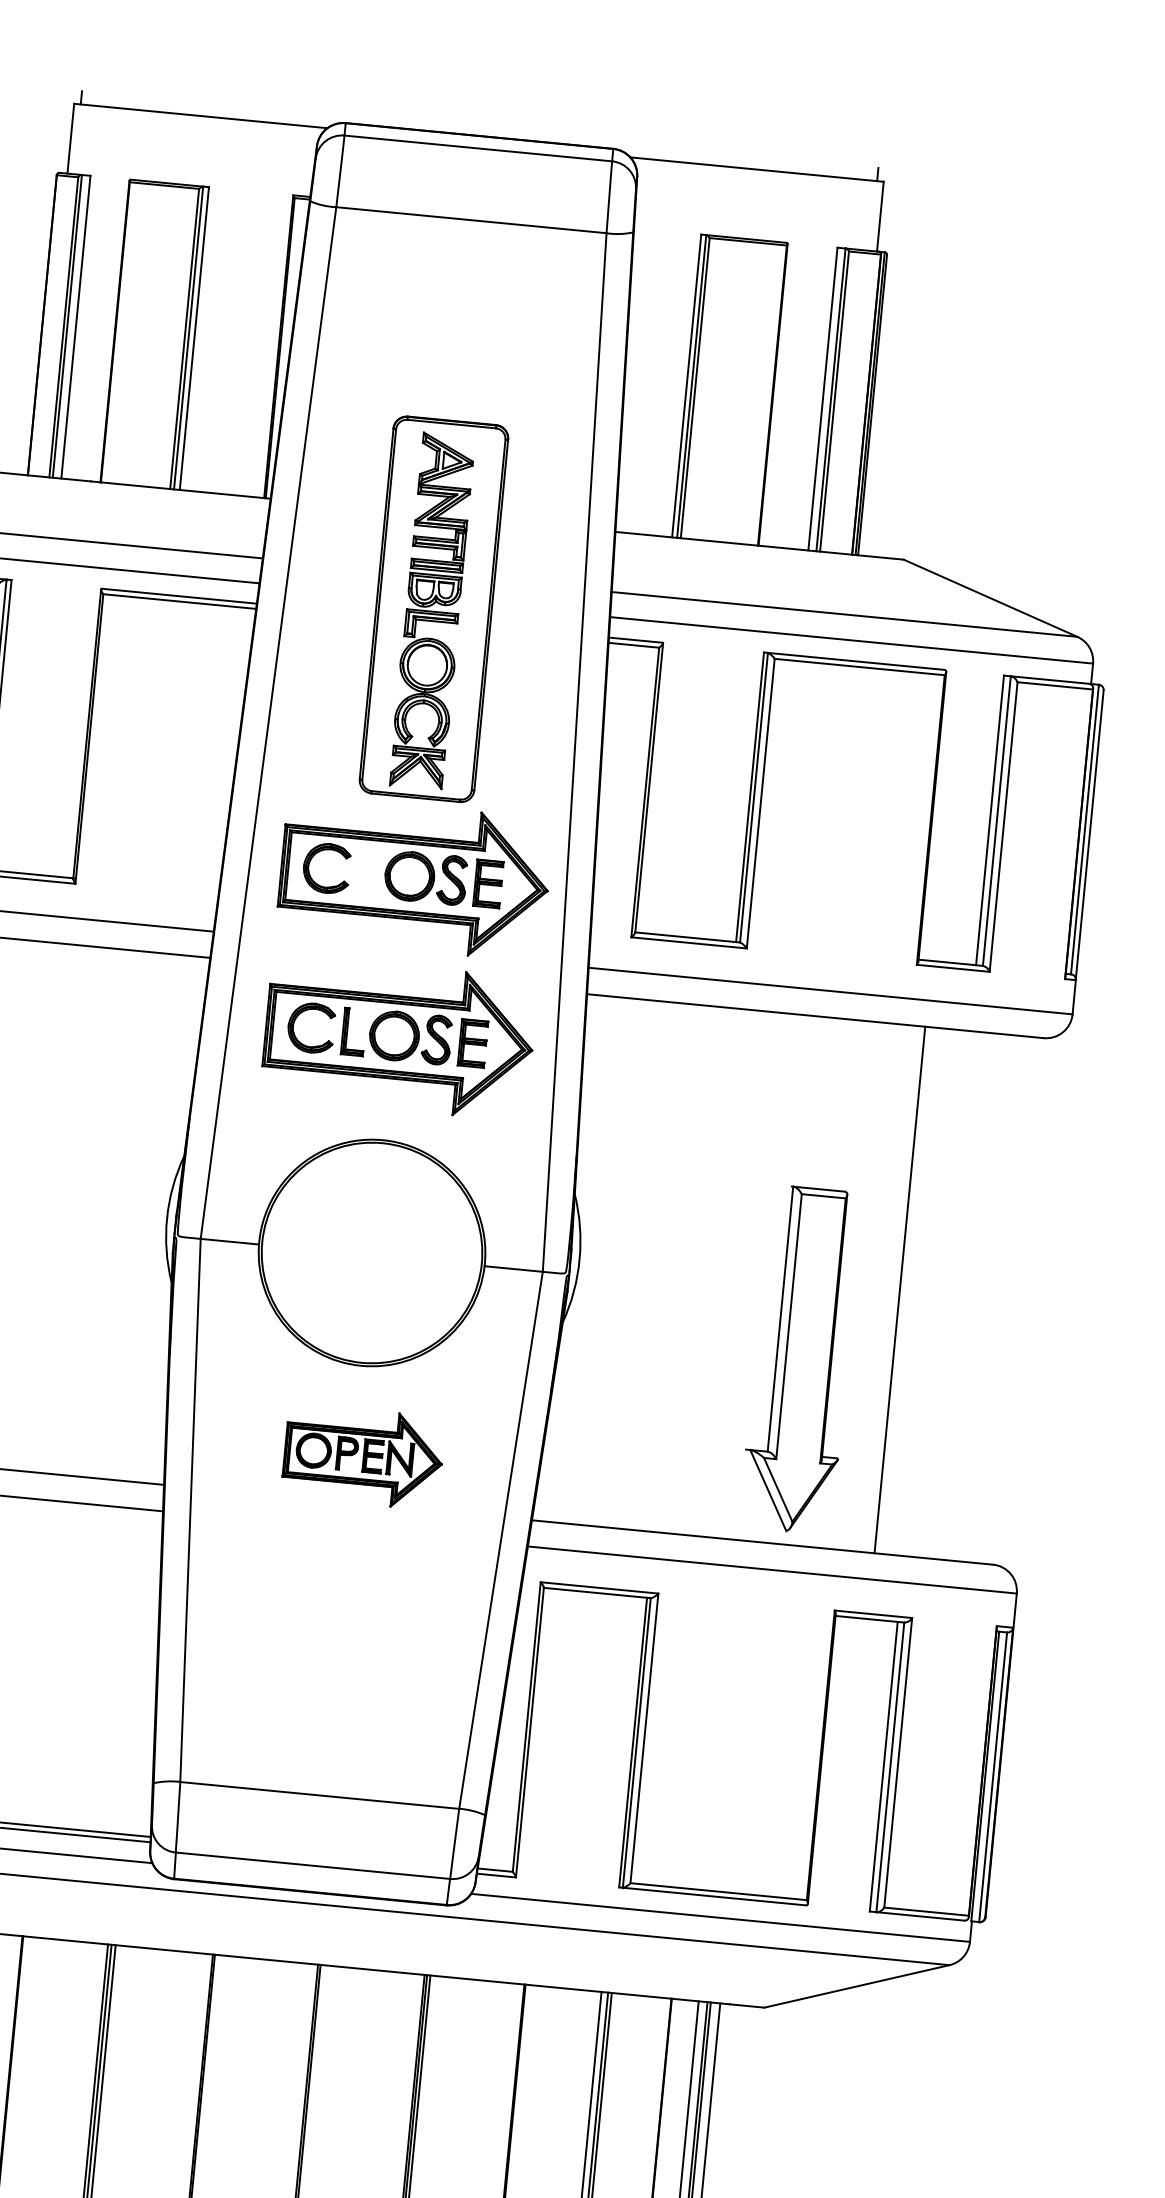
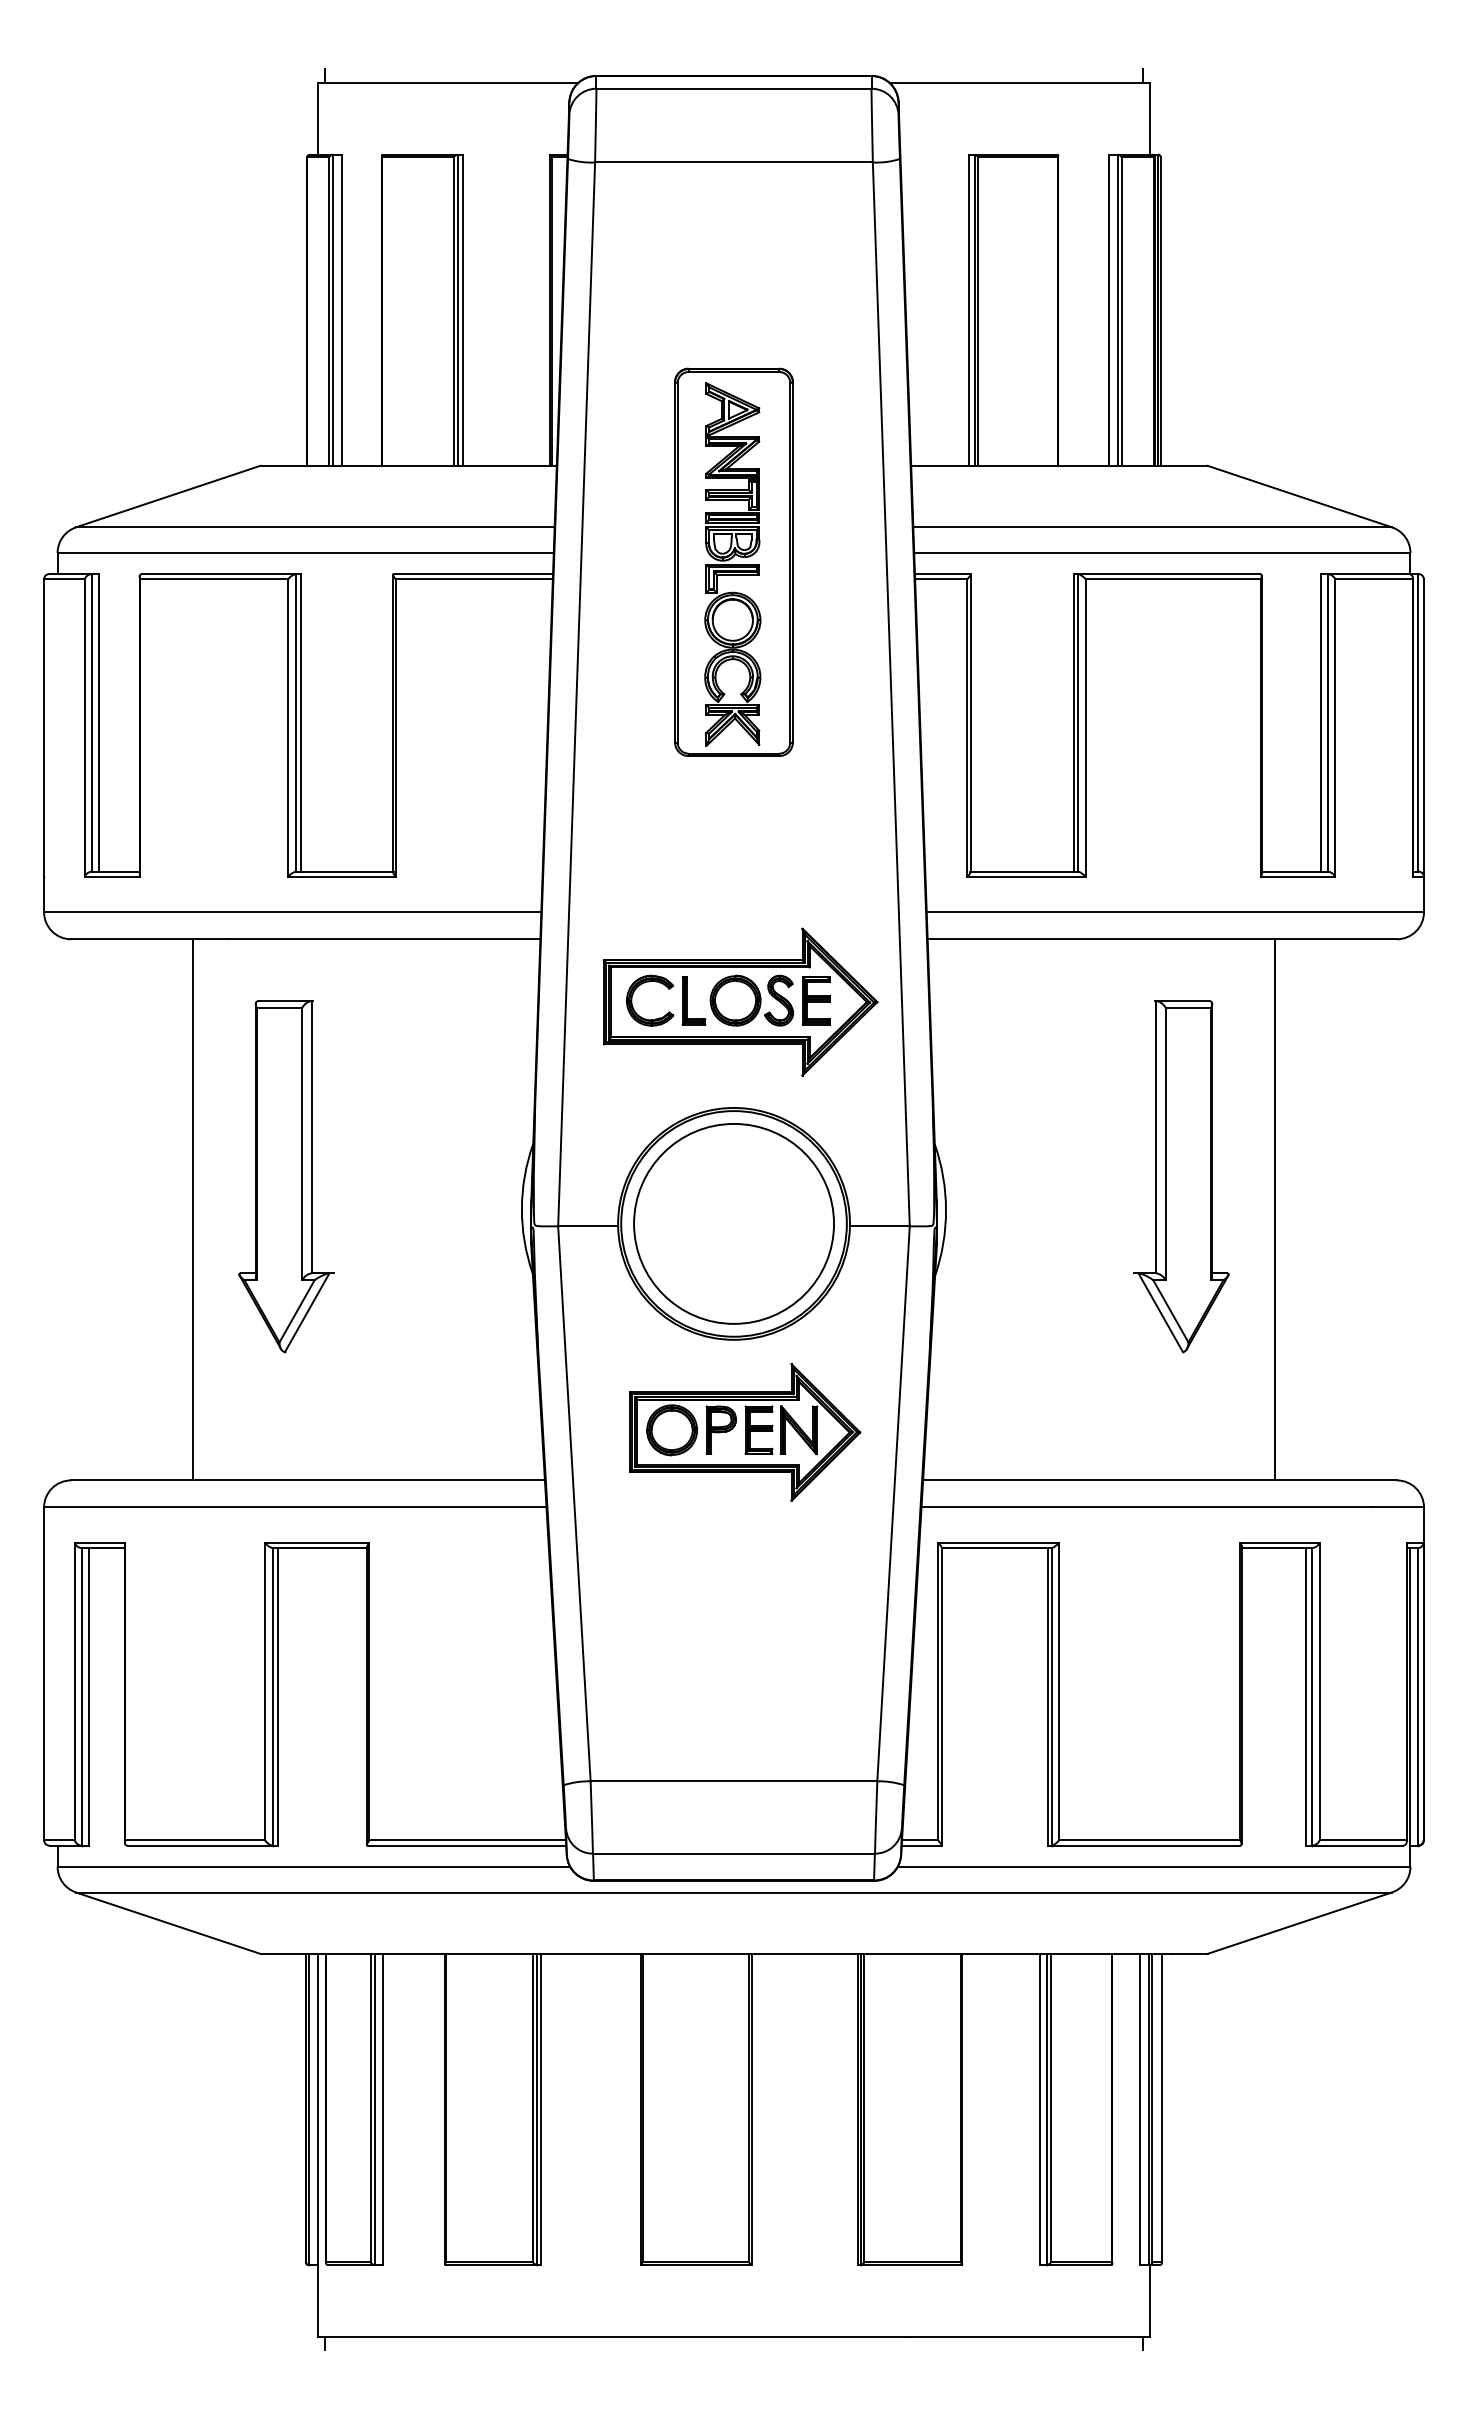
part: (414, 877) -> (740, 837), removed
circle: (371, 1252) -> (733, 1223), added
part: (801, 1359) -> (1181, 1176), moved
part: (363, 1457) -> (745, 1432), size x1.43

